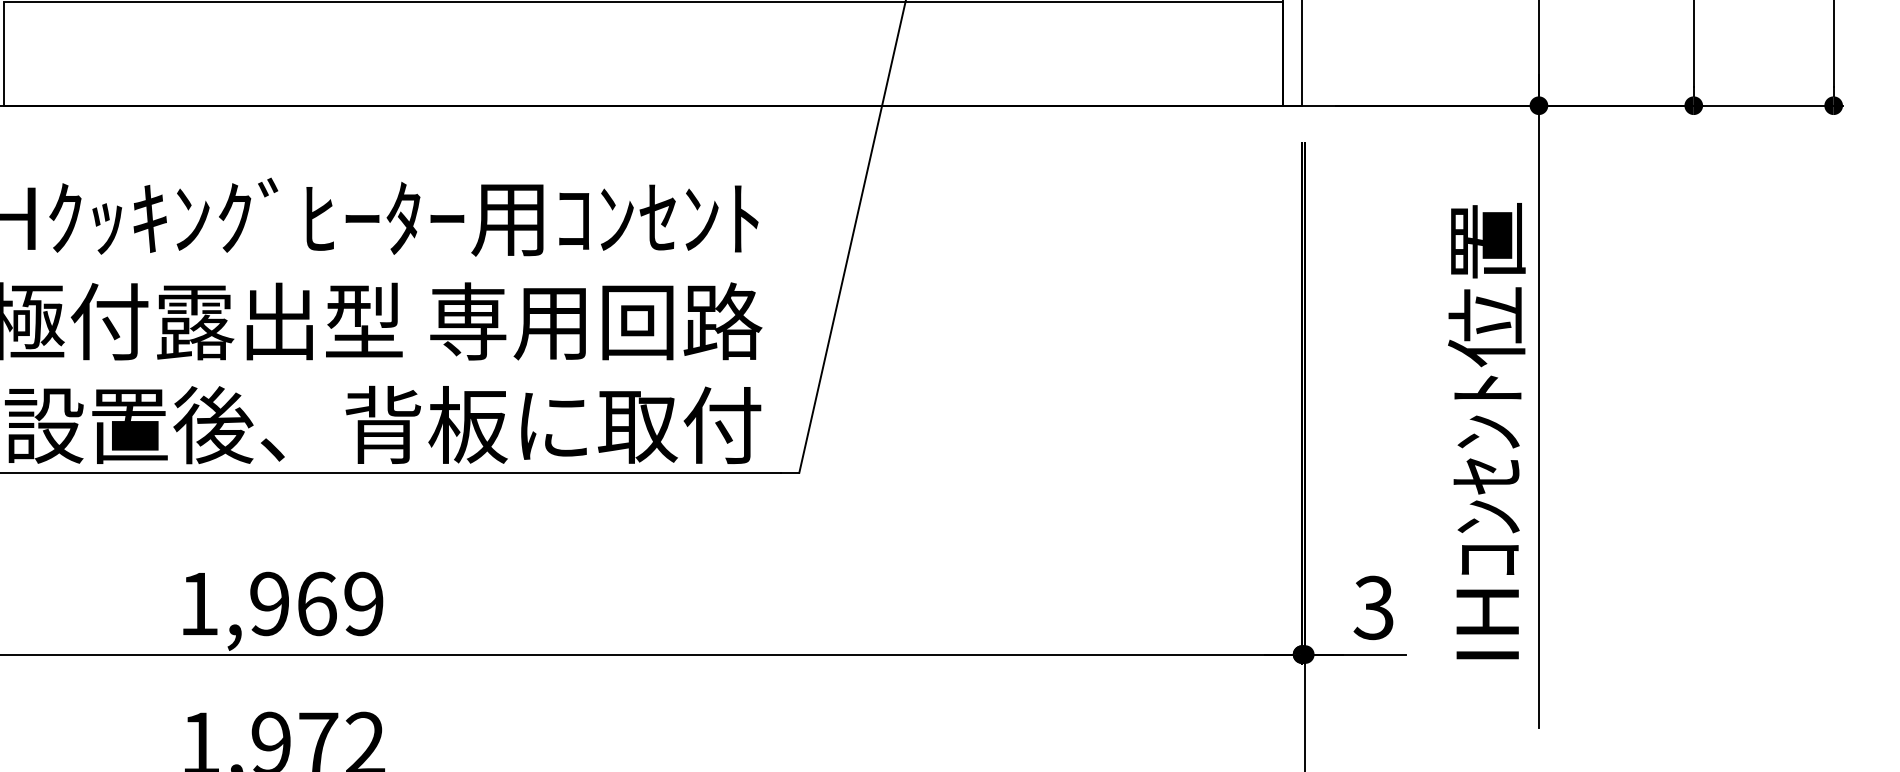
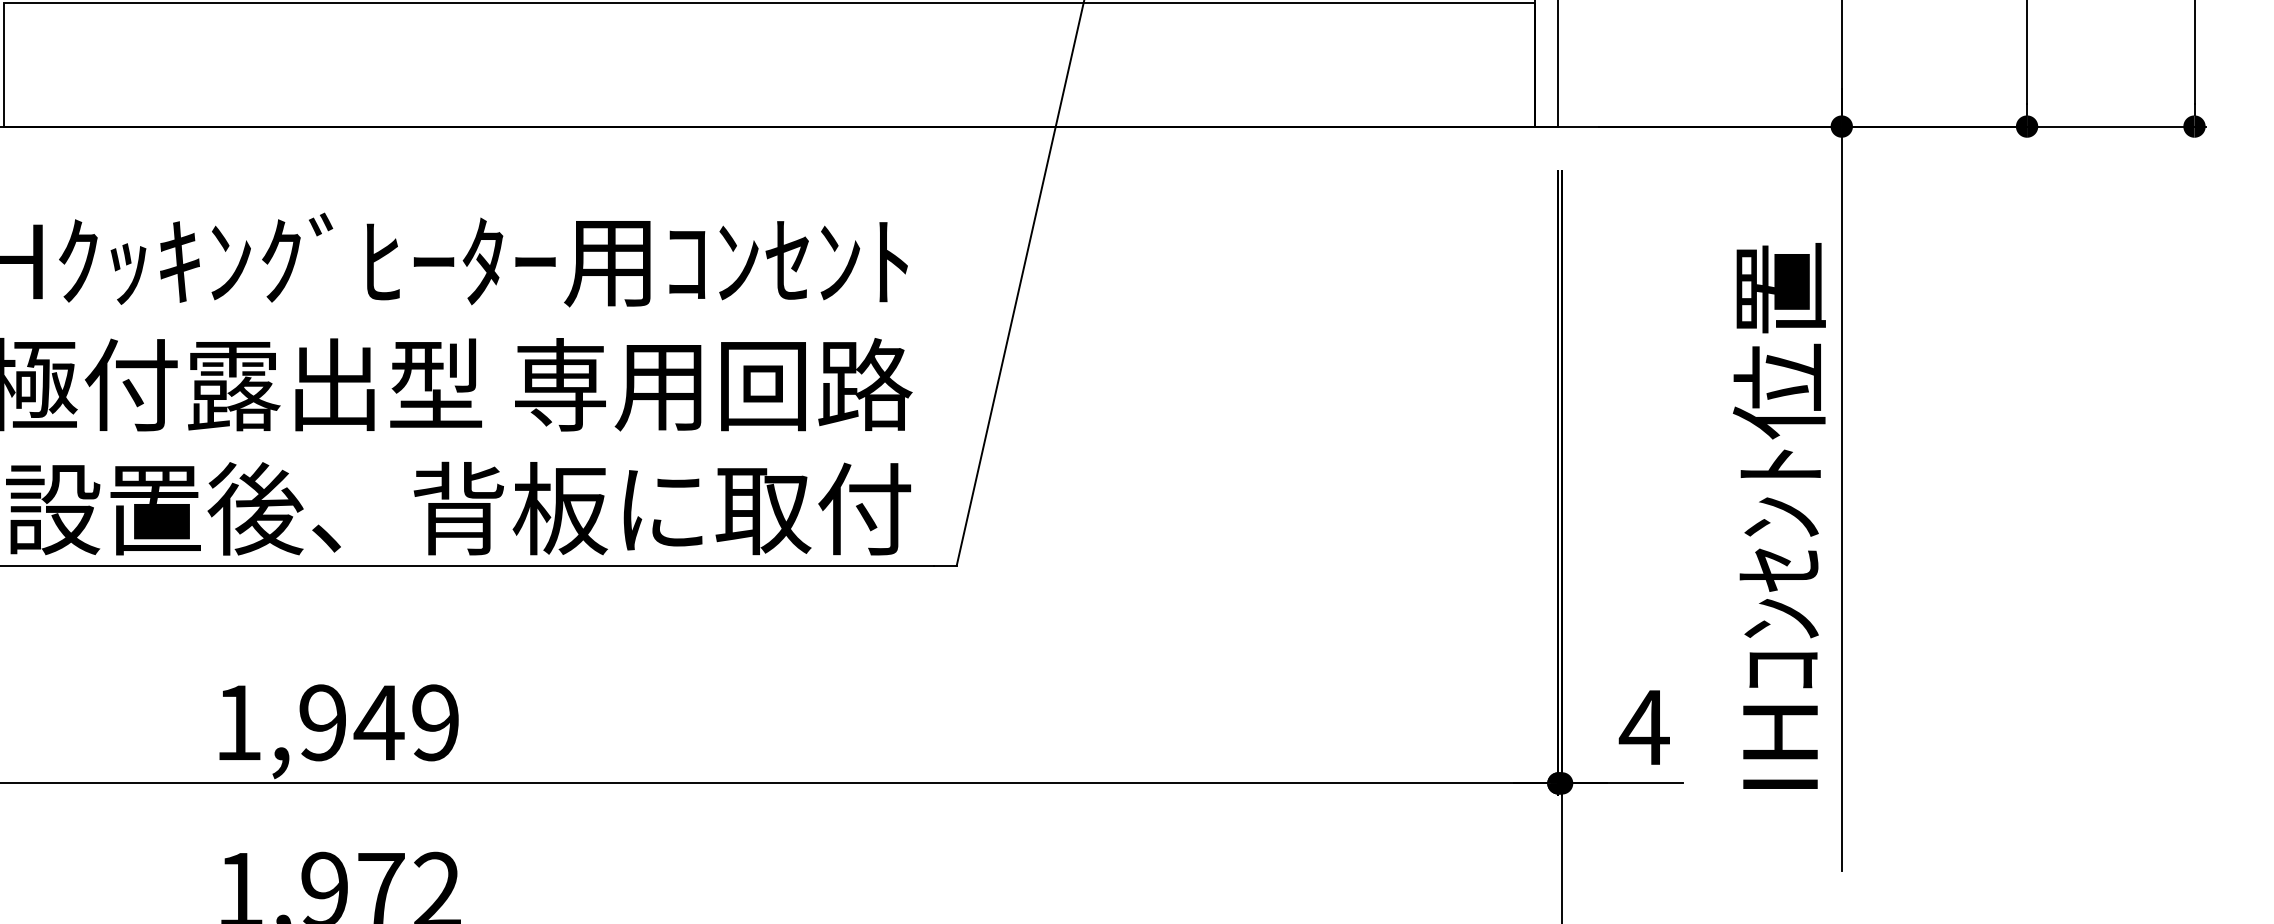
text: (316, 603) -> (378, 722), 1,969 -> 1,949
text: (1373, 607) -> (1643, 727), 3 -> 4

